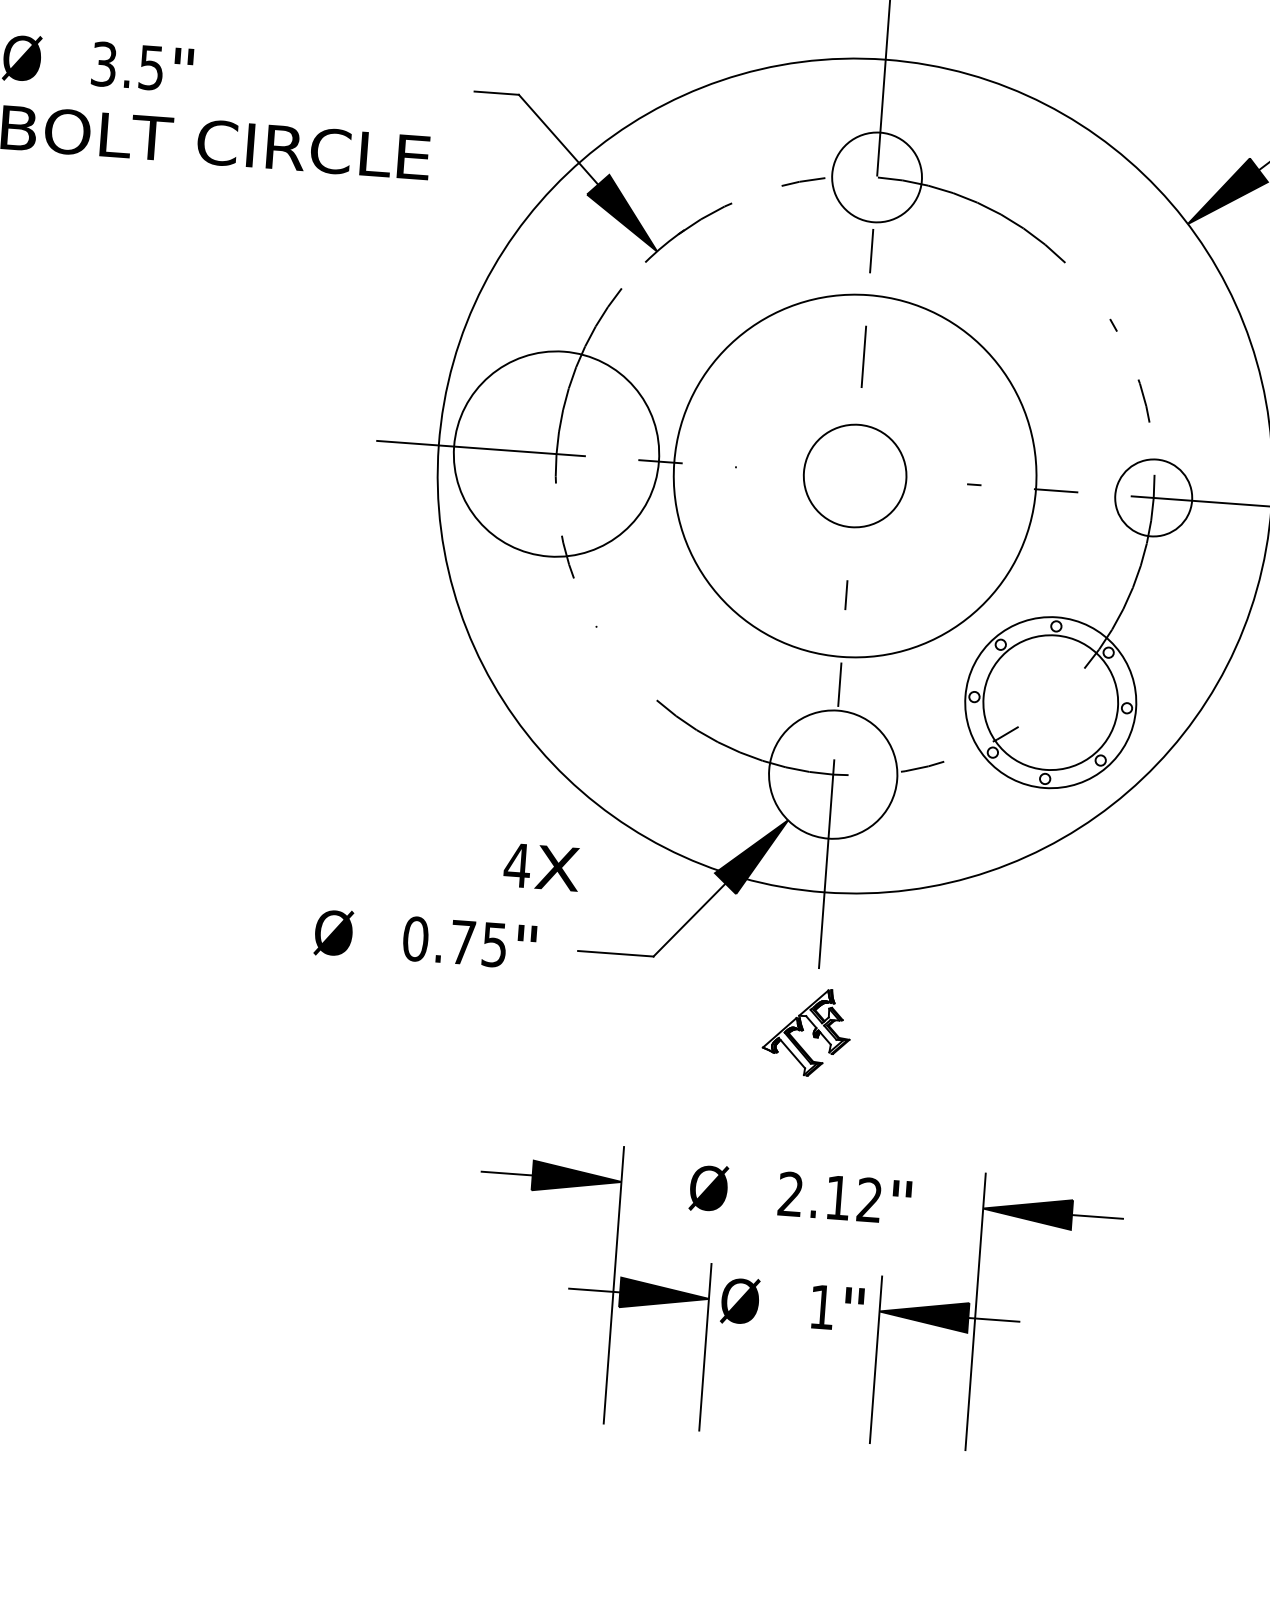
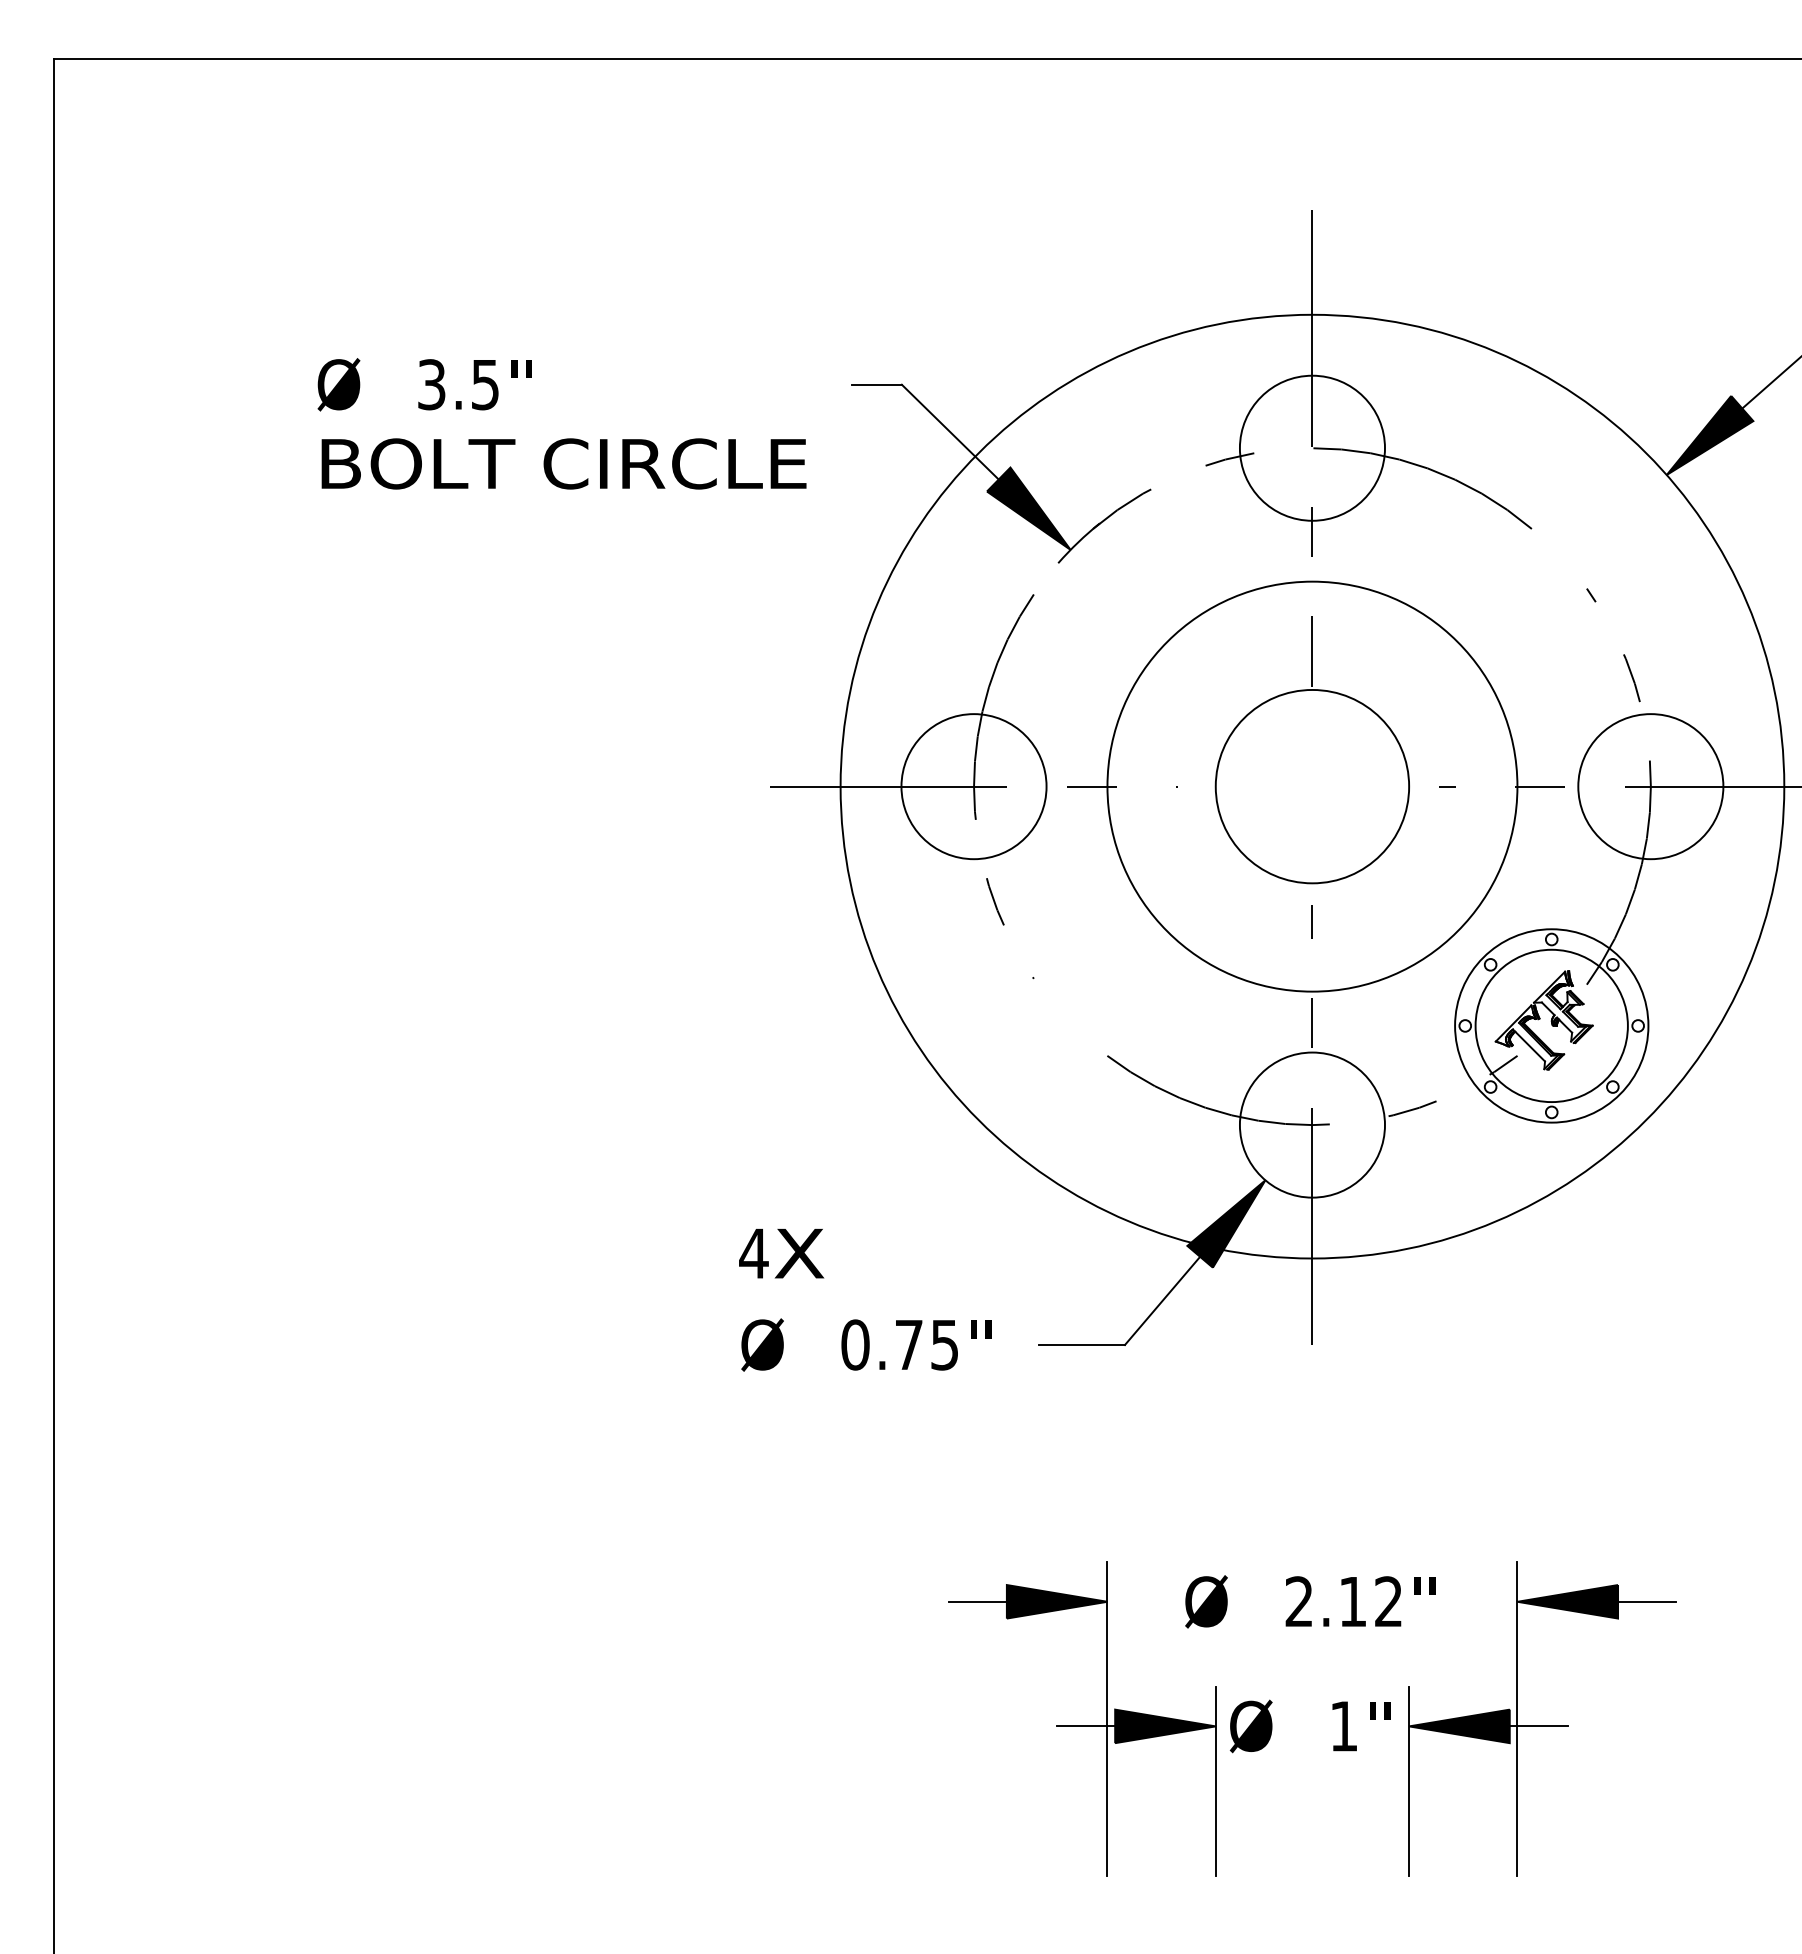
circle: (876, 176) -> (1311, 447), size x1.43
circle: (556, 453) -> (973, 786), size x0.62
circle: (855, 475) -> (1312, 786), size x1.67
circle: (1153, 497) -> (1650, 786), size x1.67
text: (541, 867) -> (781, 1253), moved
part: (806, 1032) -> (1543, 1020), moved

